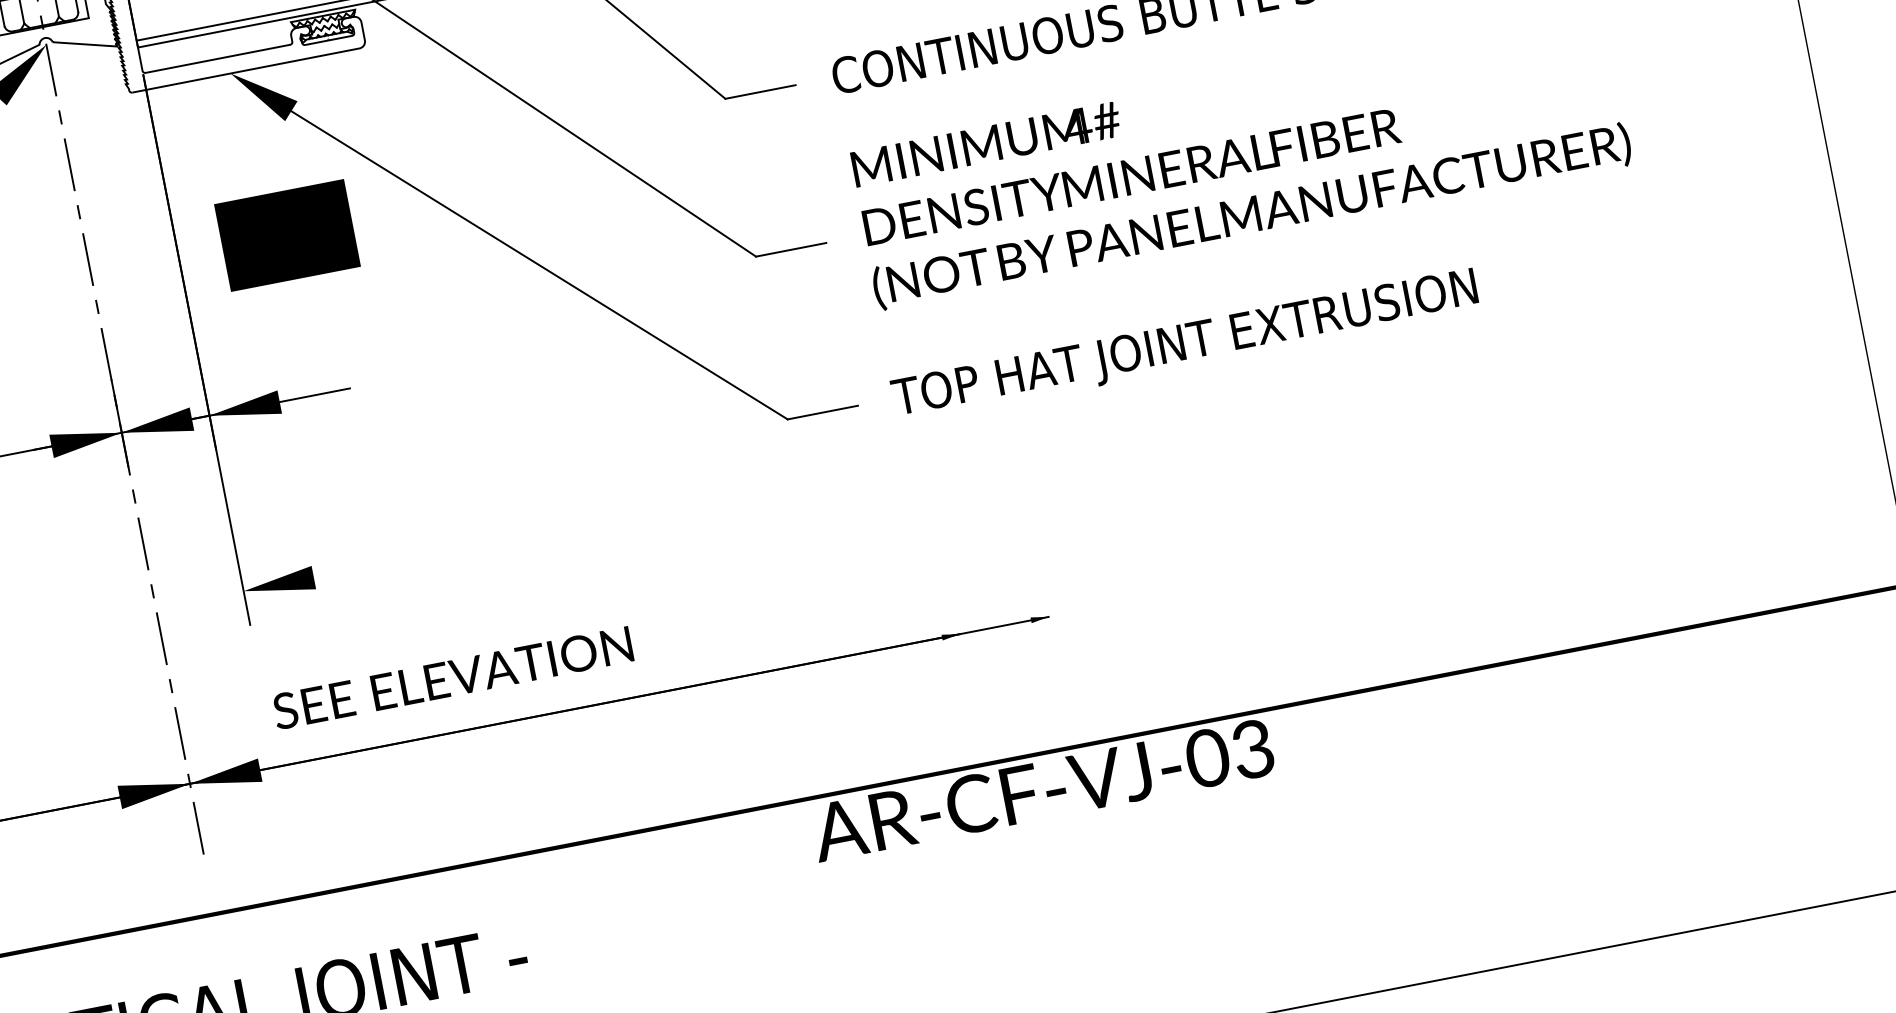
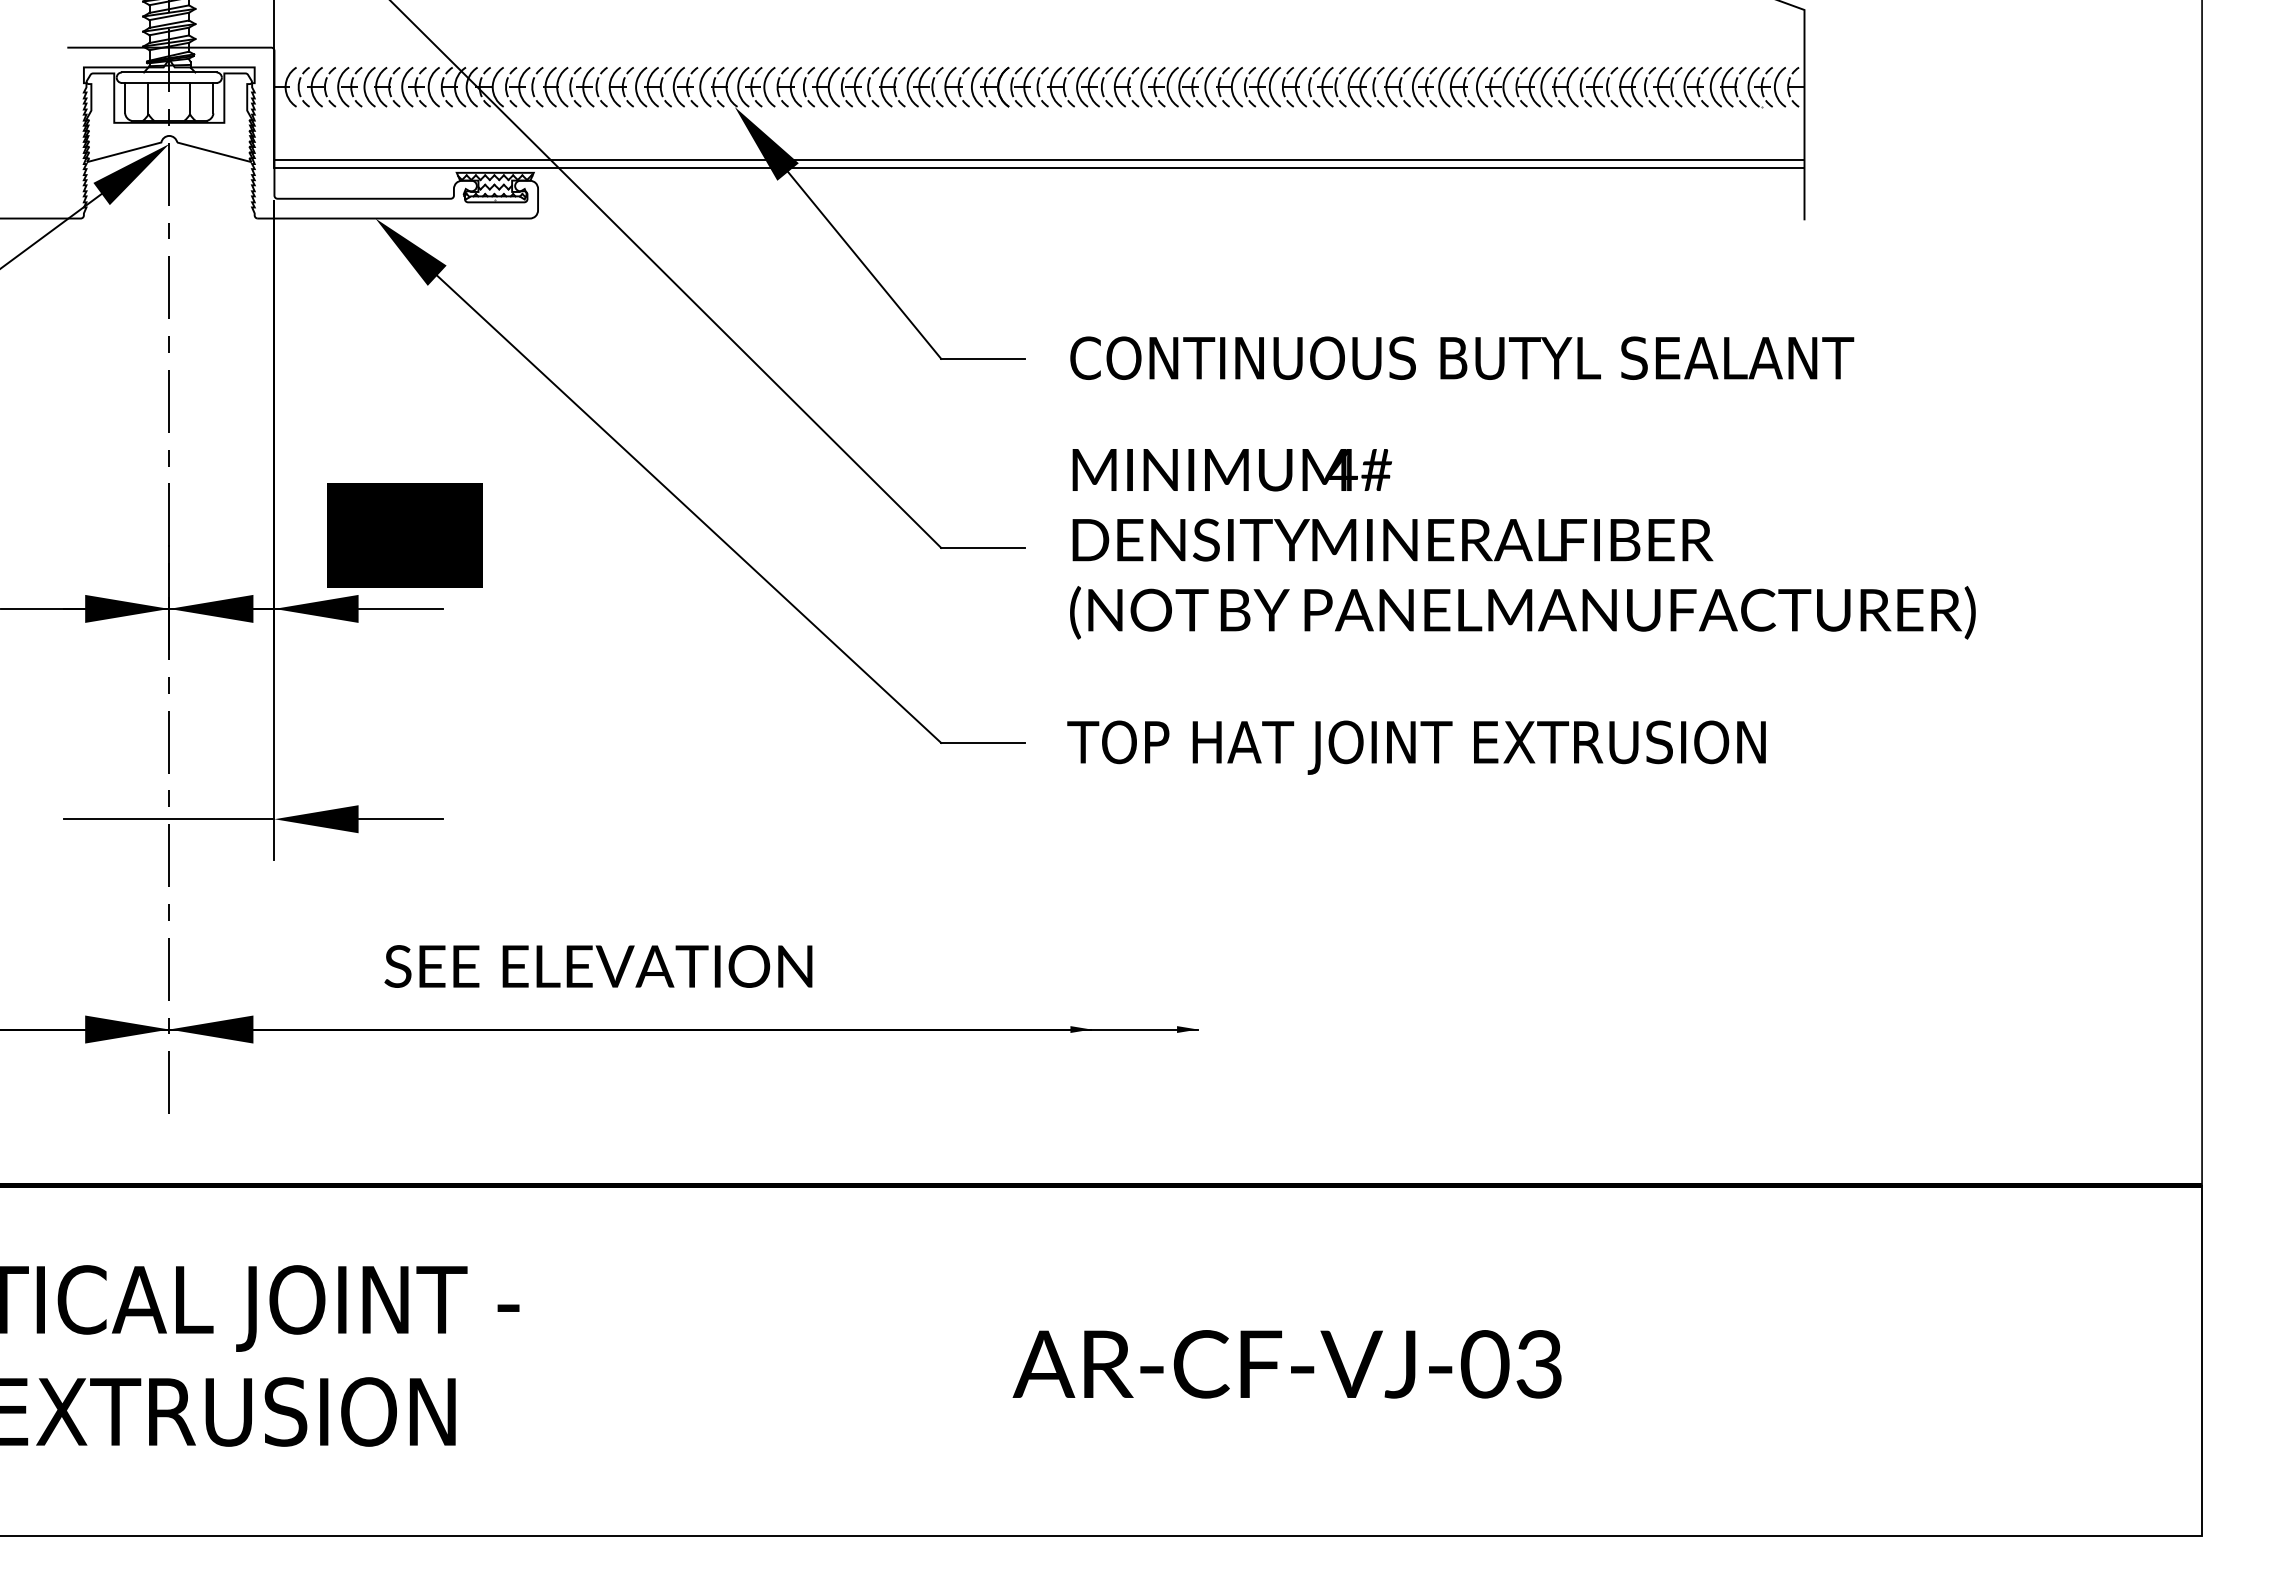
part: (287, 235) -> (404, 535), moved
line: (348, 571) -> (400, 819), added
line: (156, 608) -> (169, 819), added
text: (452, 678) -> (598, 966), moved
text: (1042, 790) -> (1286, 1364), moved

